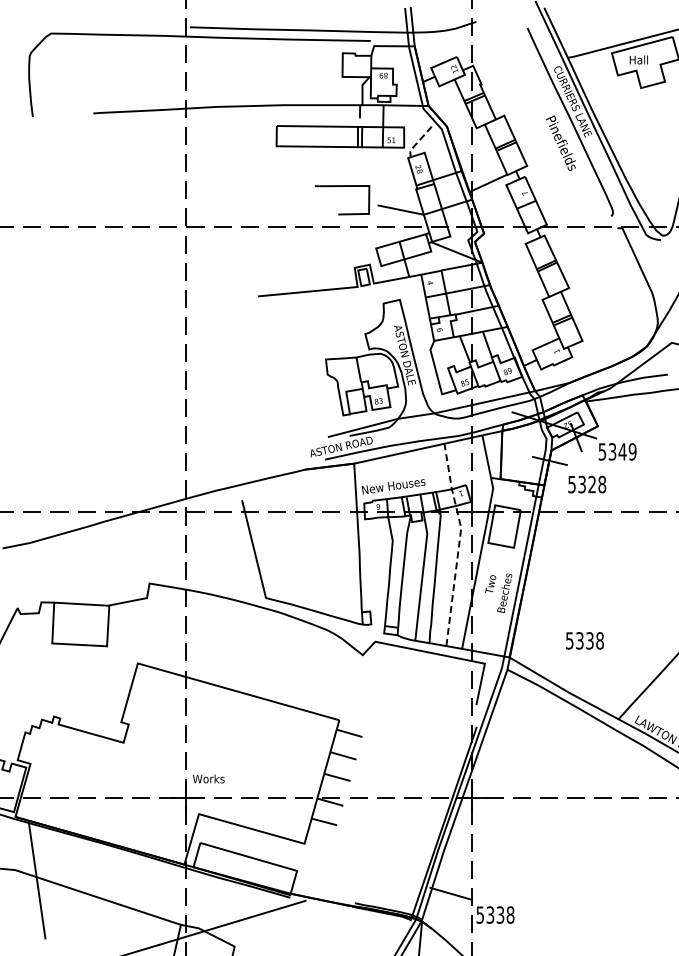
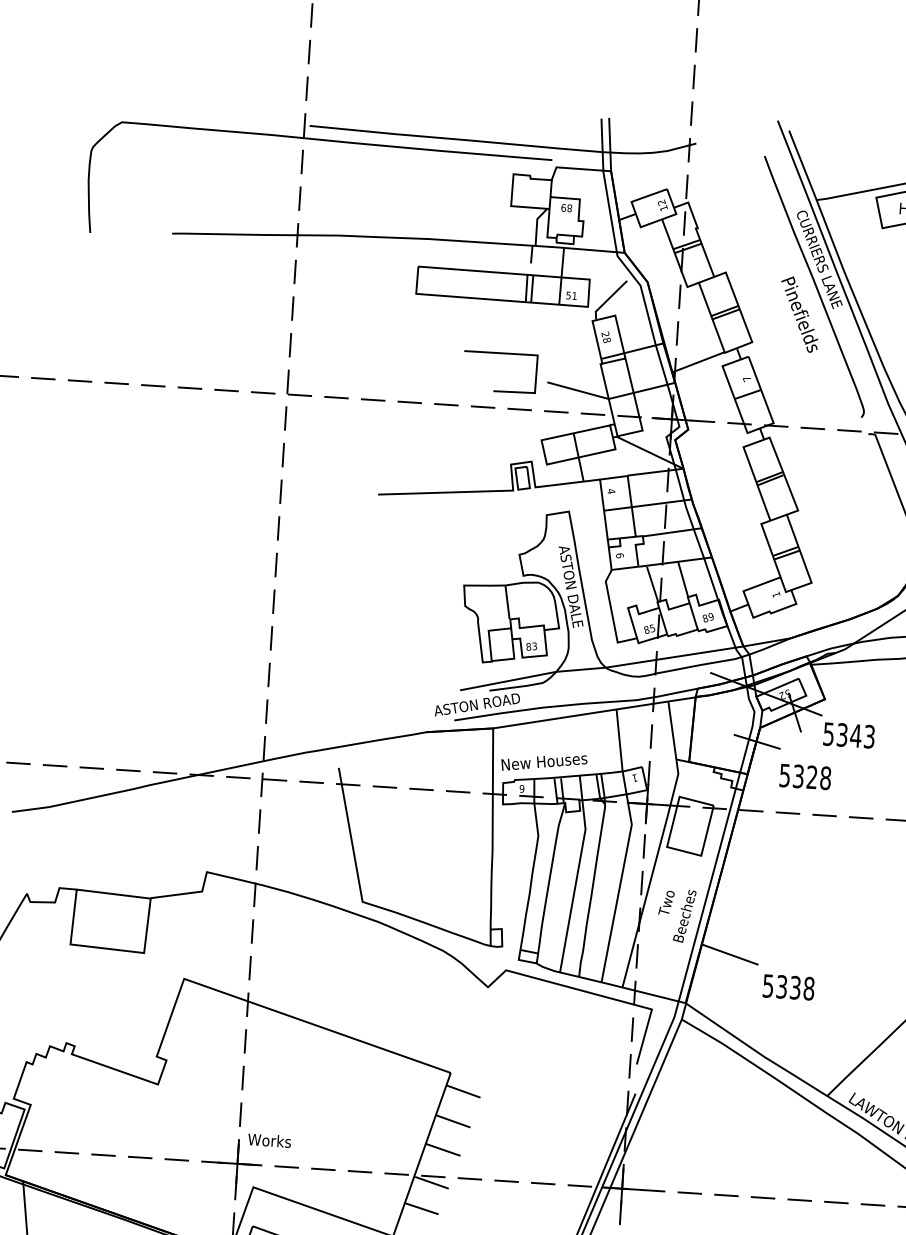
line: (418, 141) -> (607, 299), dashed -> solid
text: (632, 451) -> (869, 736), 5349 -> 5343
line: (459, 543) -> (628, 845), dashed -> solid
line: (539, 619) -> (729, 954), added

